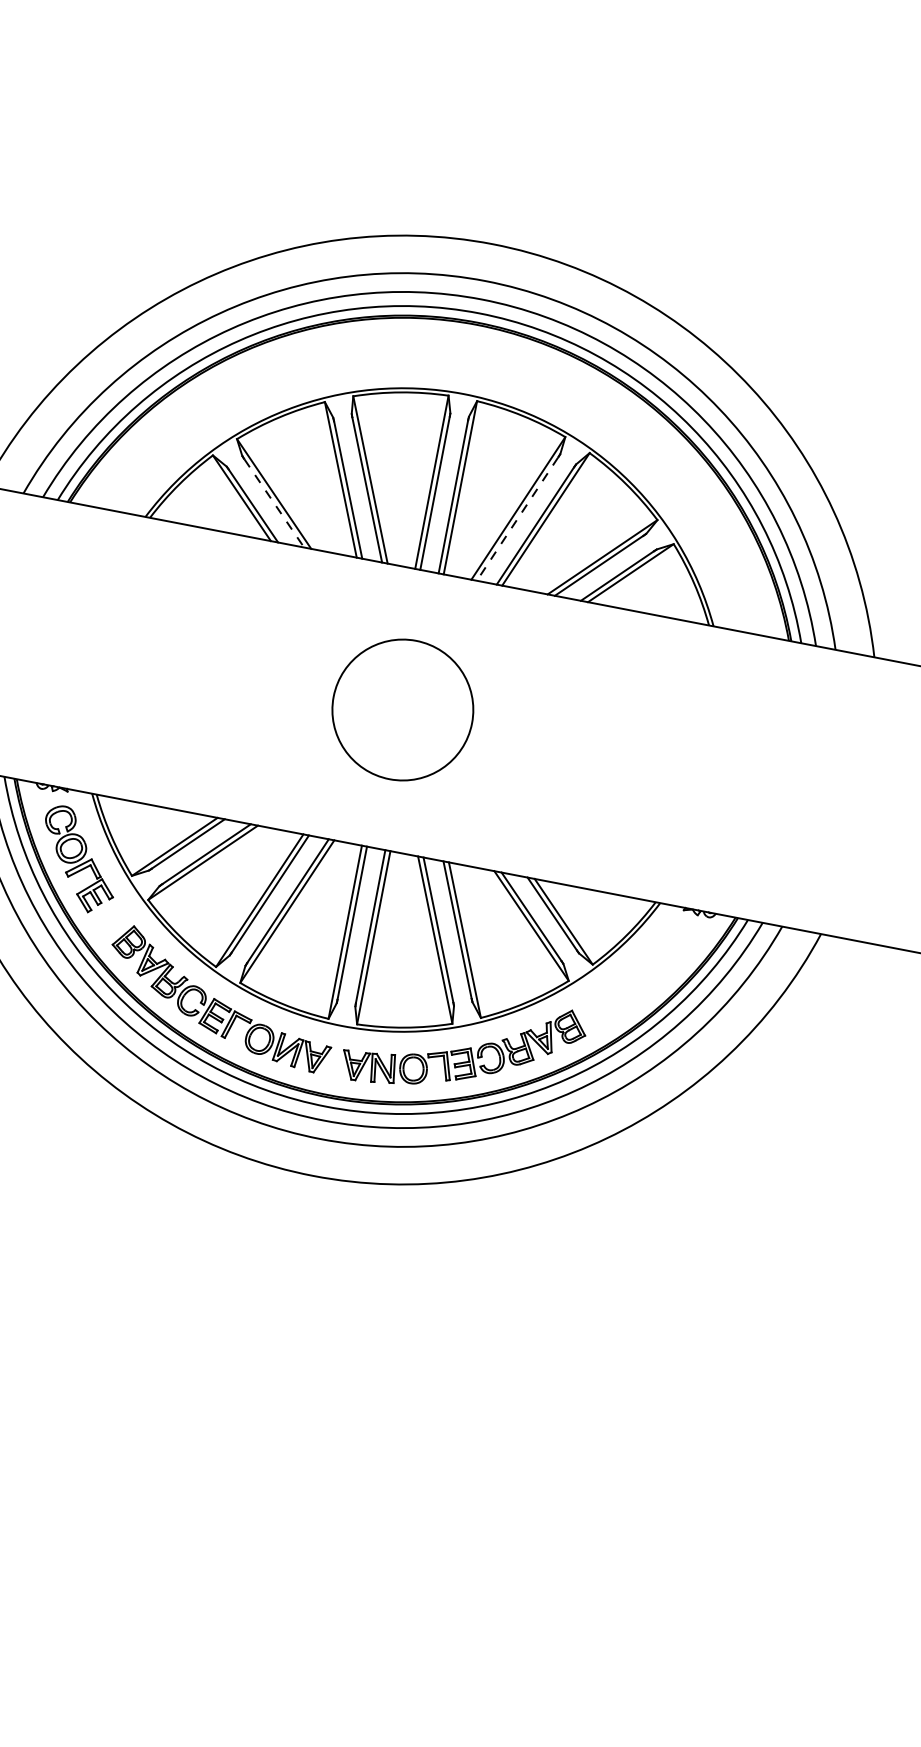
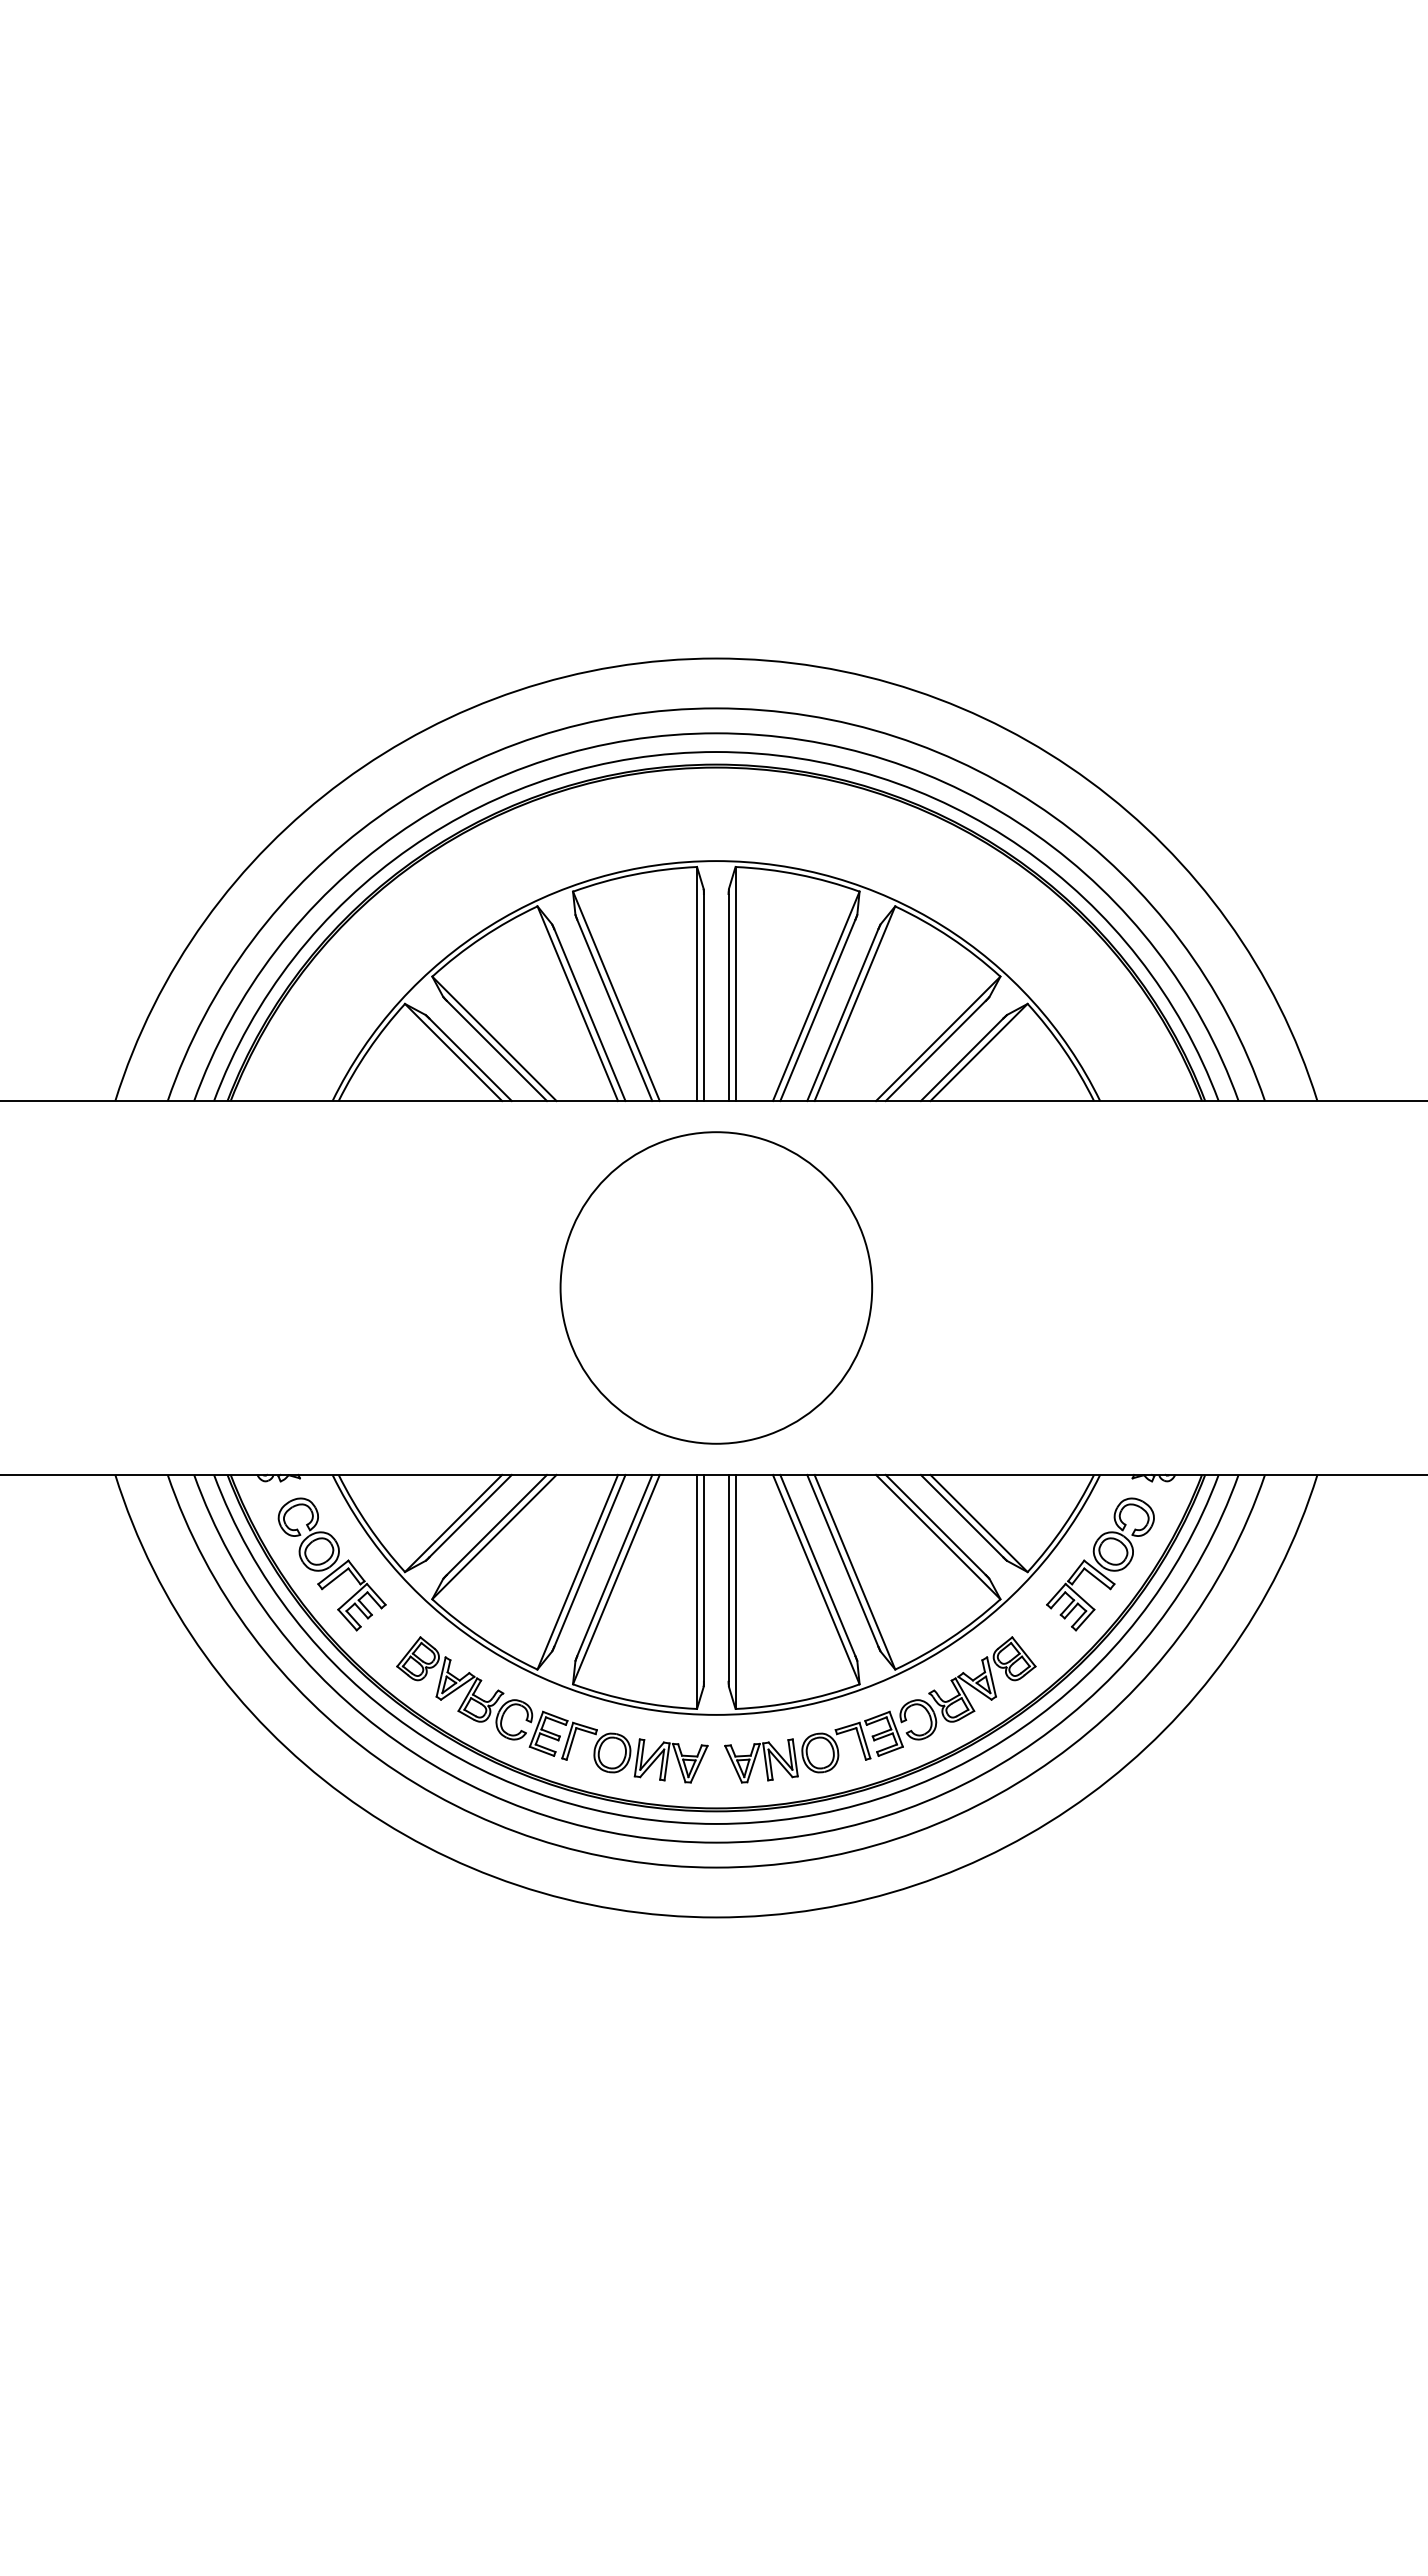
line: (274, 503) -> (497, 1051), dashed -> solid
line: (517, 519) -> (817, 1010), dashed -> solid
circle: (403, 709) -> (716, 1287), size x1.67
part: (647, 969) -> (1100, 1564), added

